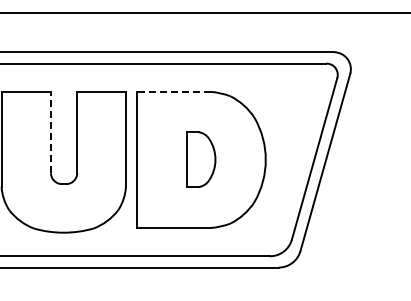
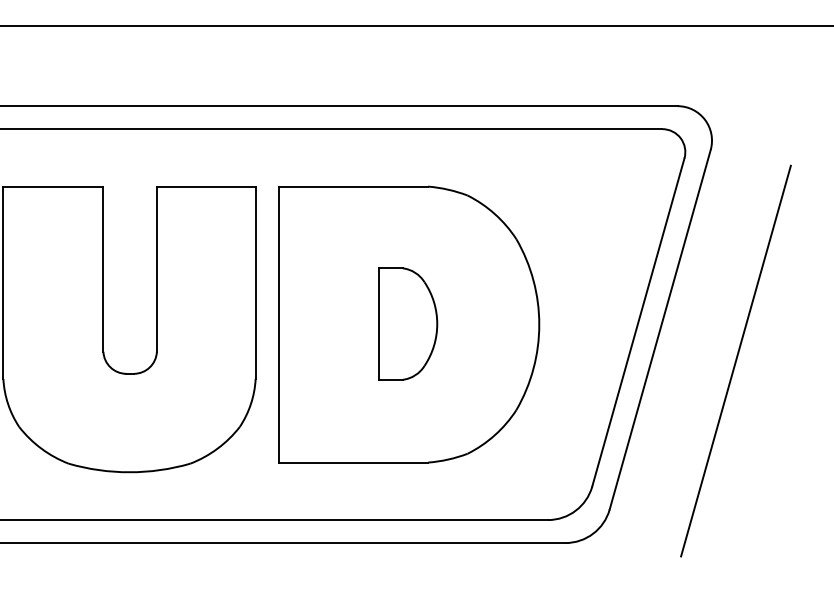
line: (174, 91) -> (354, 185), dashed -> solid
line: (50, 132) -> (102, 268), dashed -> solid
line: (362, 177) -> (735, 360), added

